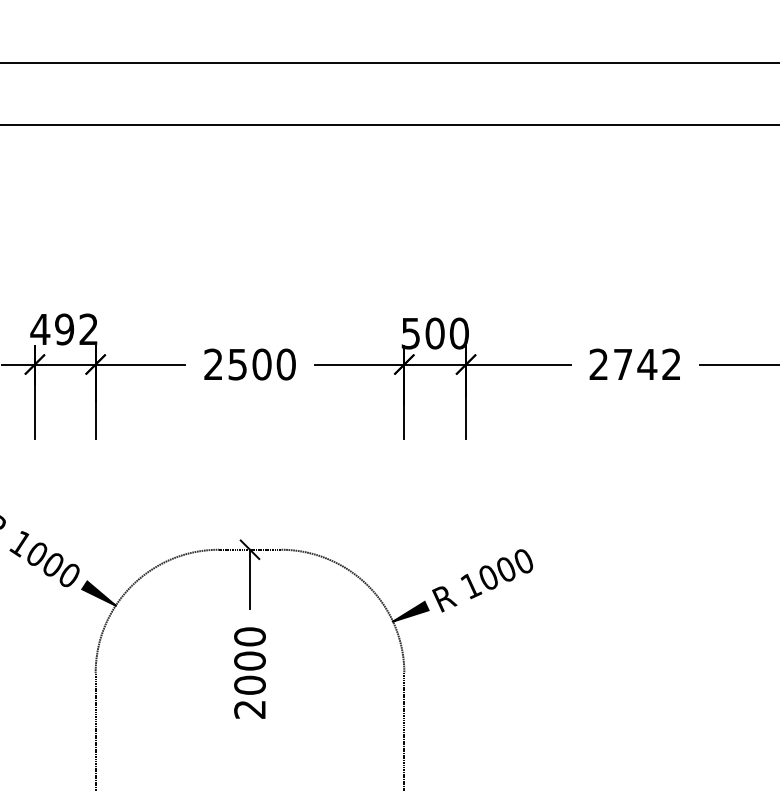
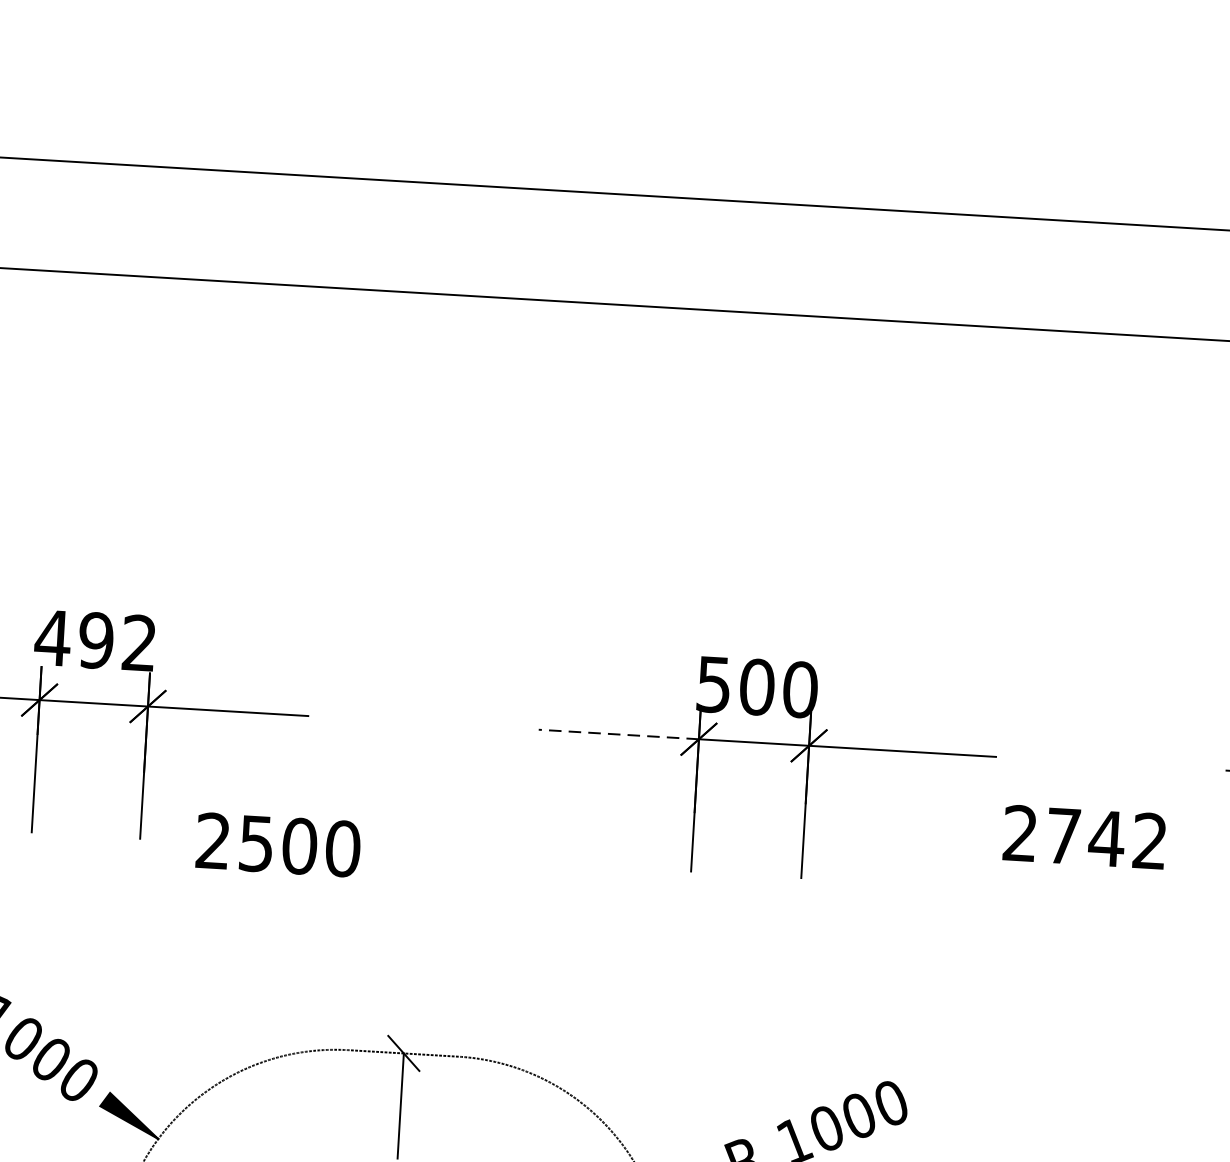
text: (634, 363) -> (1083, 835), moved
text: (249, 364) -> (277, 844), moved
line: (359, 364) -> (618, 734), solid -> dashed

